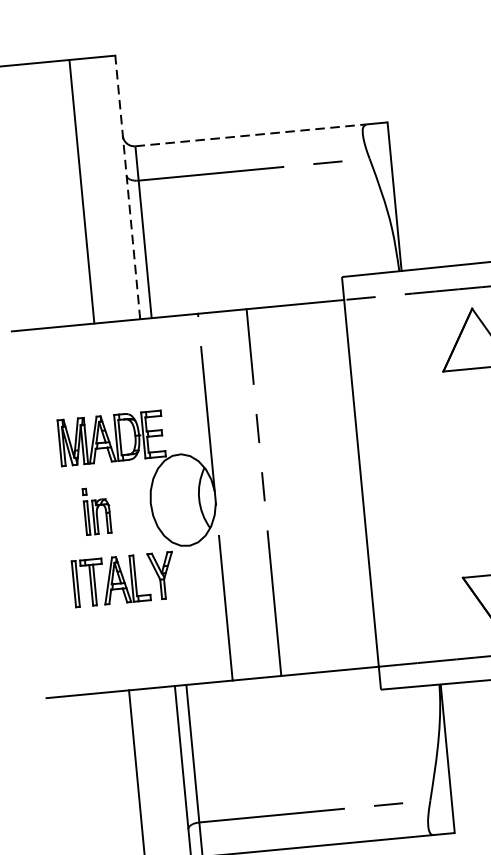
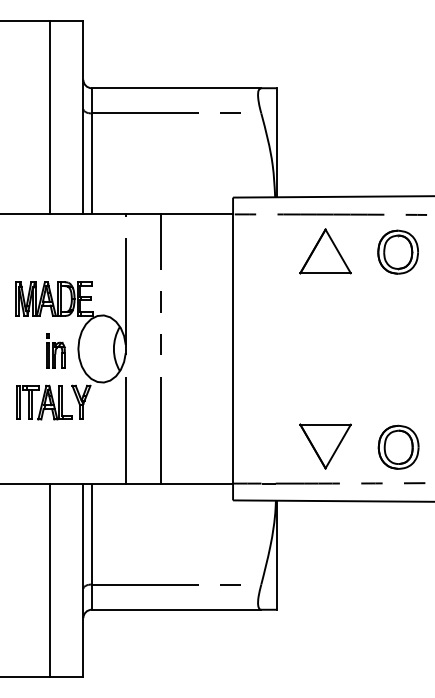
line: (250, 135) -> (176, 88), dashed -> solid
line: (127, 187) -> (83, 117), dashed -> solid
part: (96, 510) -> (55, 350), moved

